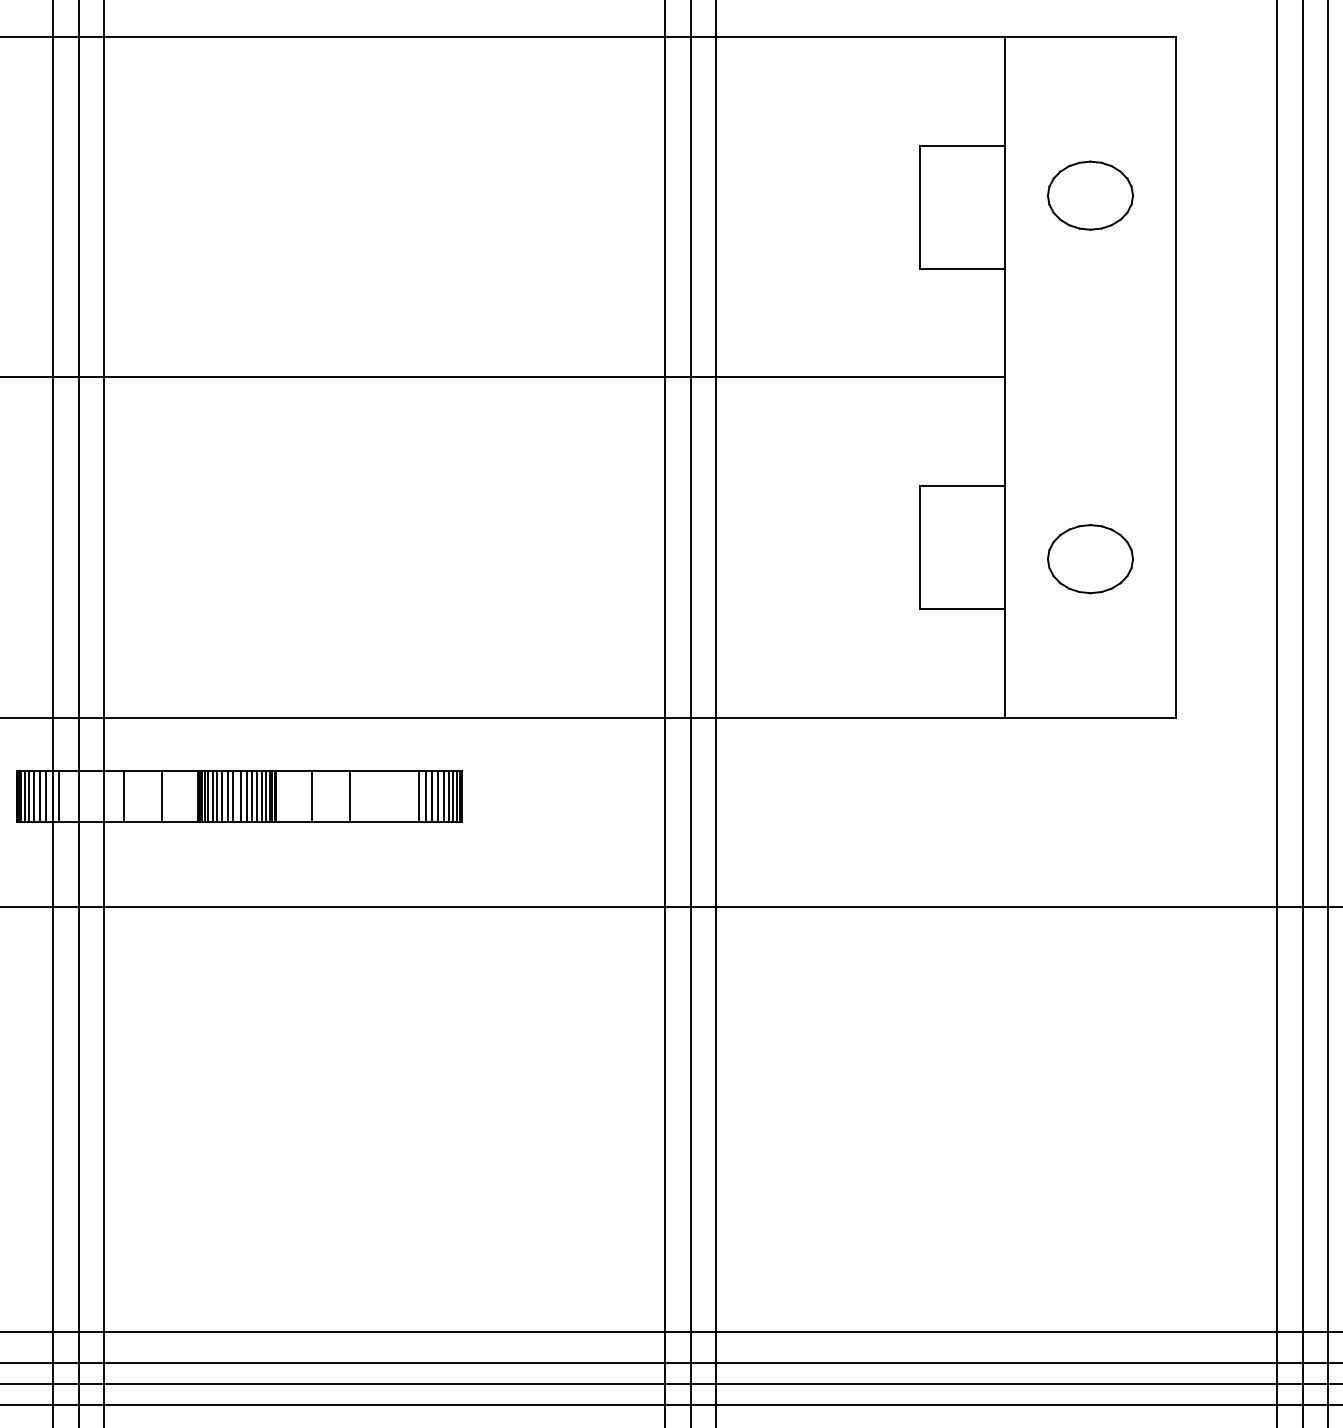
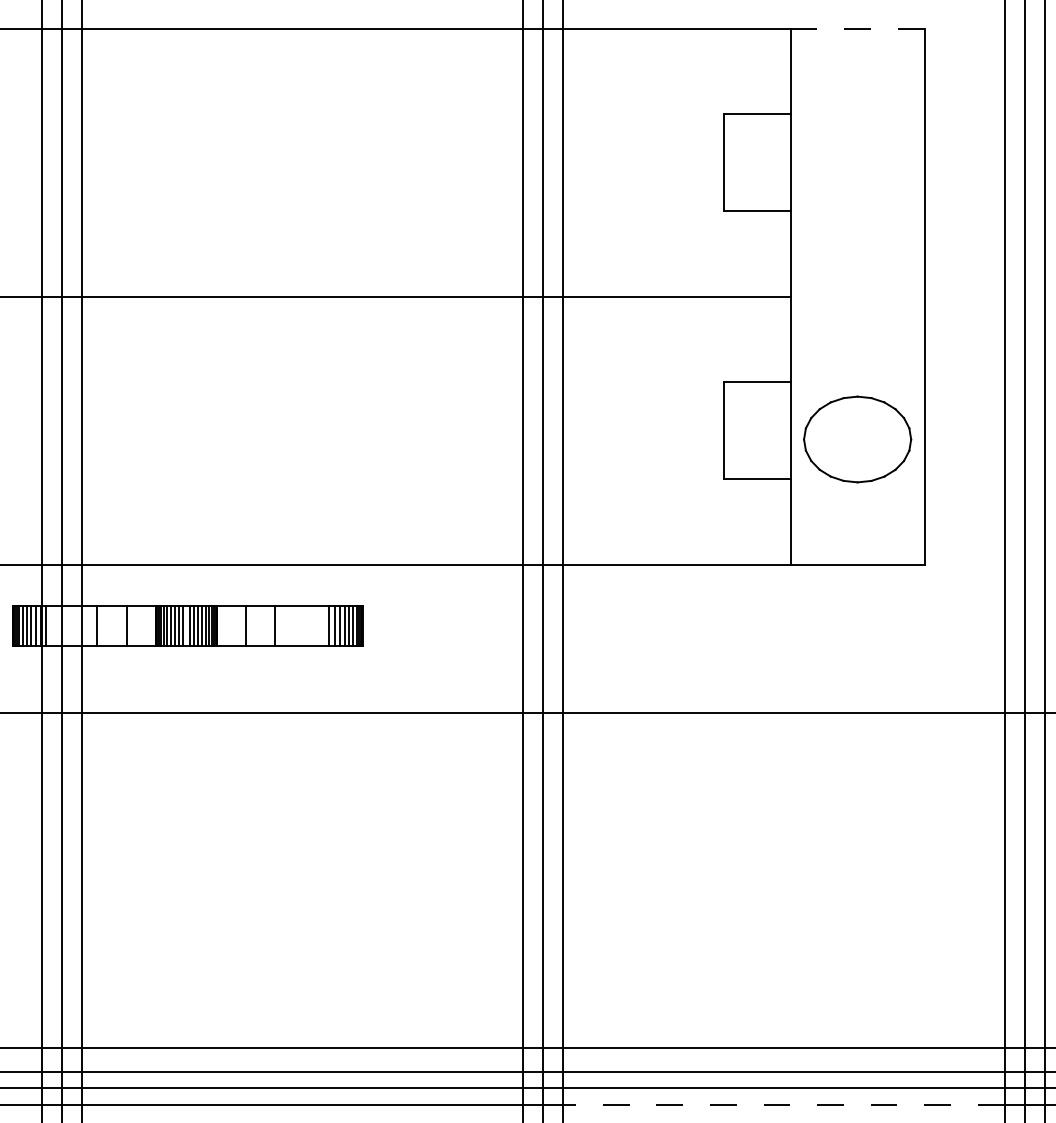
line: (1090, 36) -> (857, 28), solid -> dashed
part: (1090, 195) -> (857, 153), removed
part: (1090, 558) -> (857, 439), size x1.6
line: (996, 1405) -> (783, 1105), solid -> dashed

